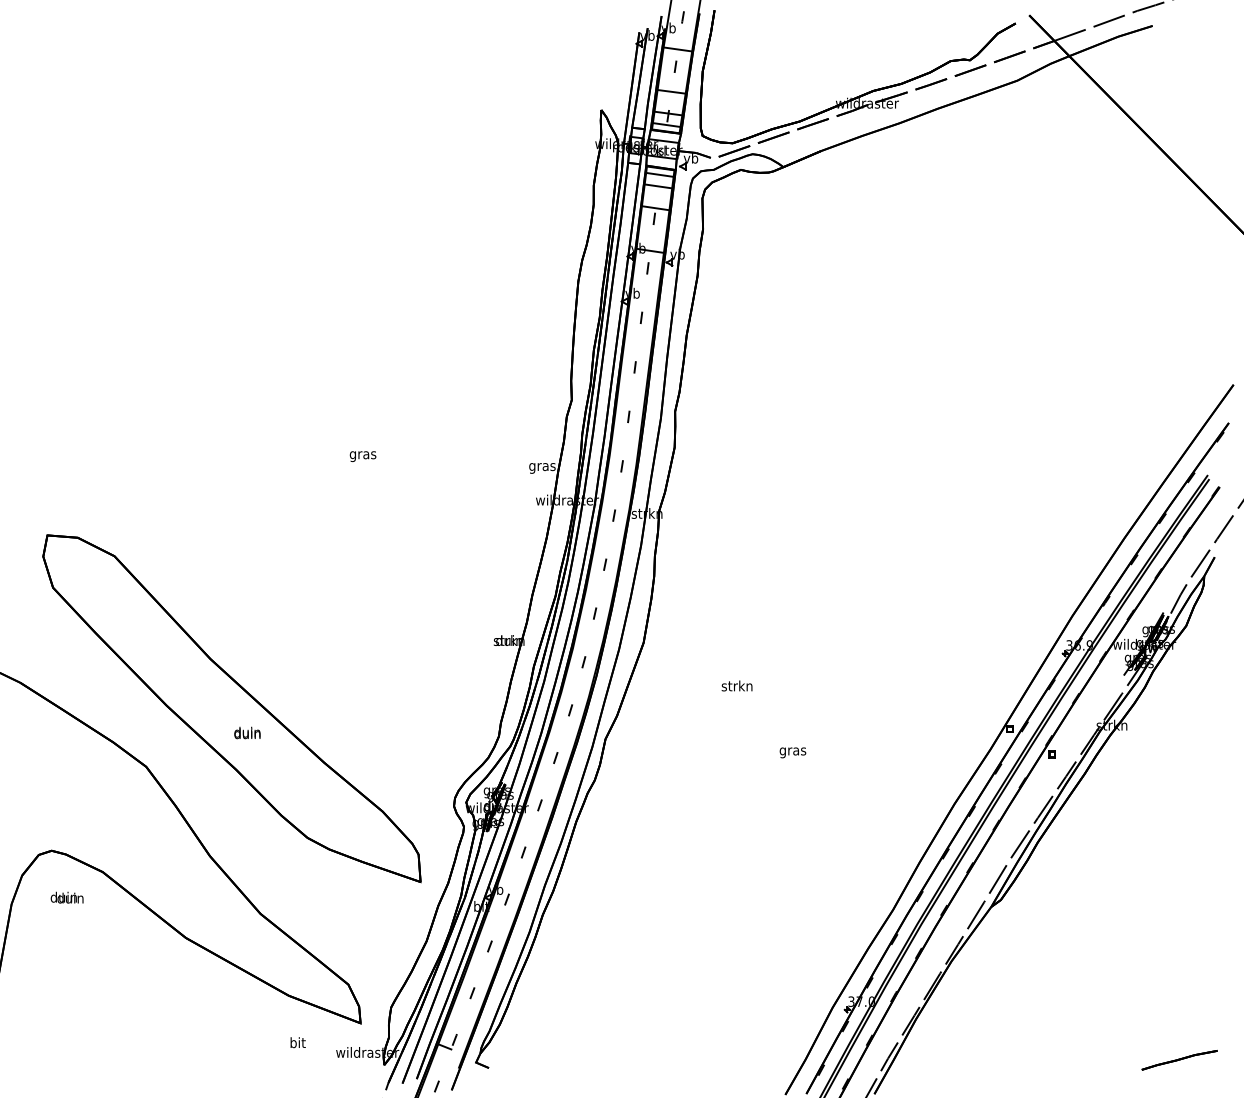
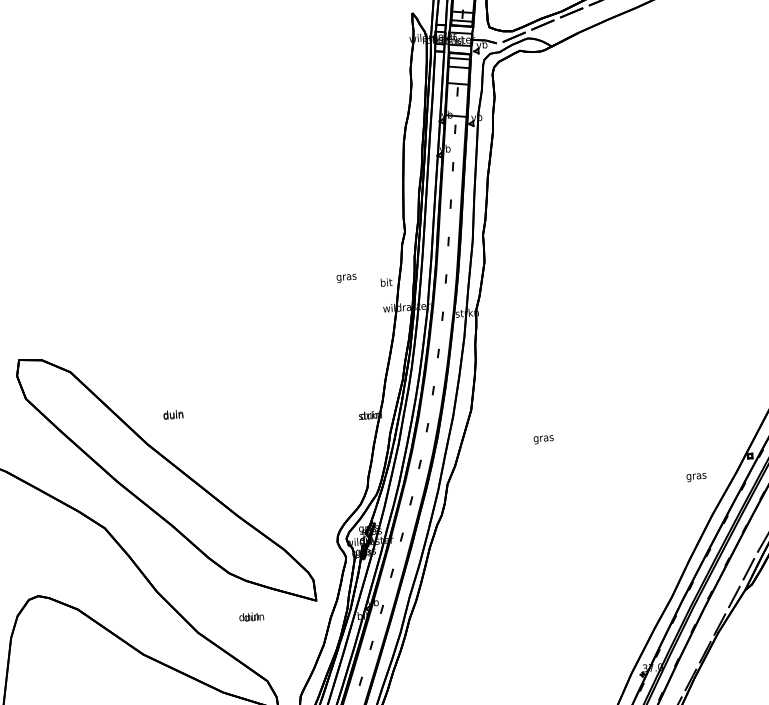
text: (362, 456) -> (346, 278), moved
text: (542, 466) -> (386, 283), gras -> bit
text: (736, 687) -> (543, 438), strkn -> gras
text: (247, 732) -> (173, 414), moved
text: (792, 752) -> (696, 477), moved
text: (66, 897) -> (251, 616), moved

